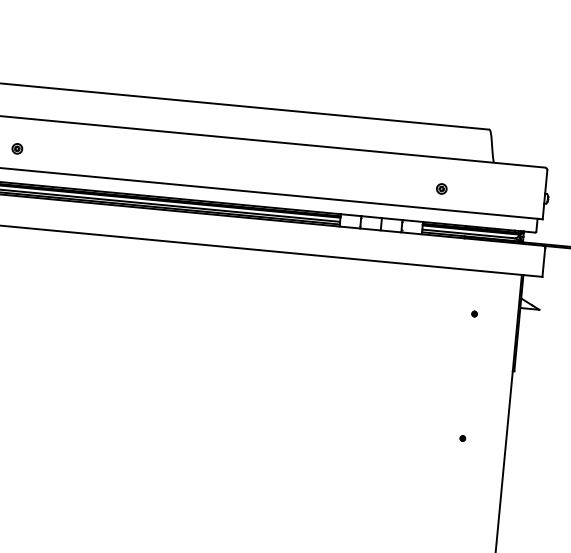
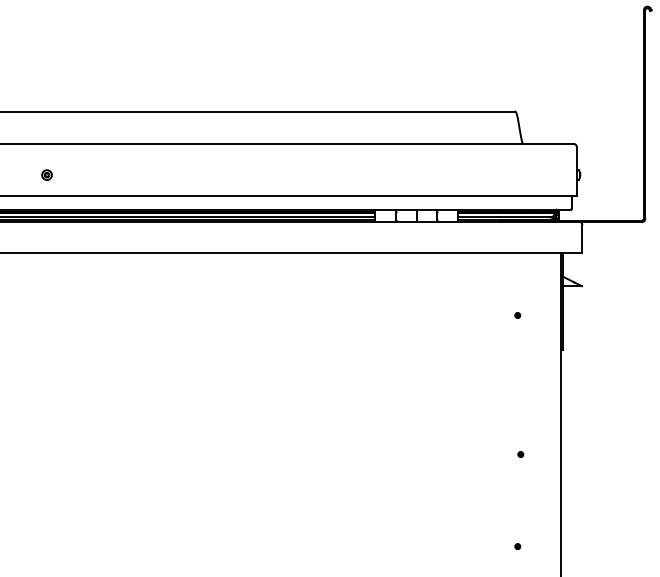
part: (441, 188) -> (473, 174), removed
part: (474, 314) -> (517, 315), moved
part: (462, 438) -> (520, 454), moved

